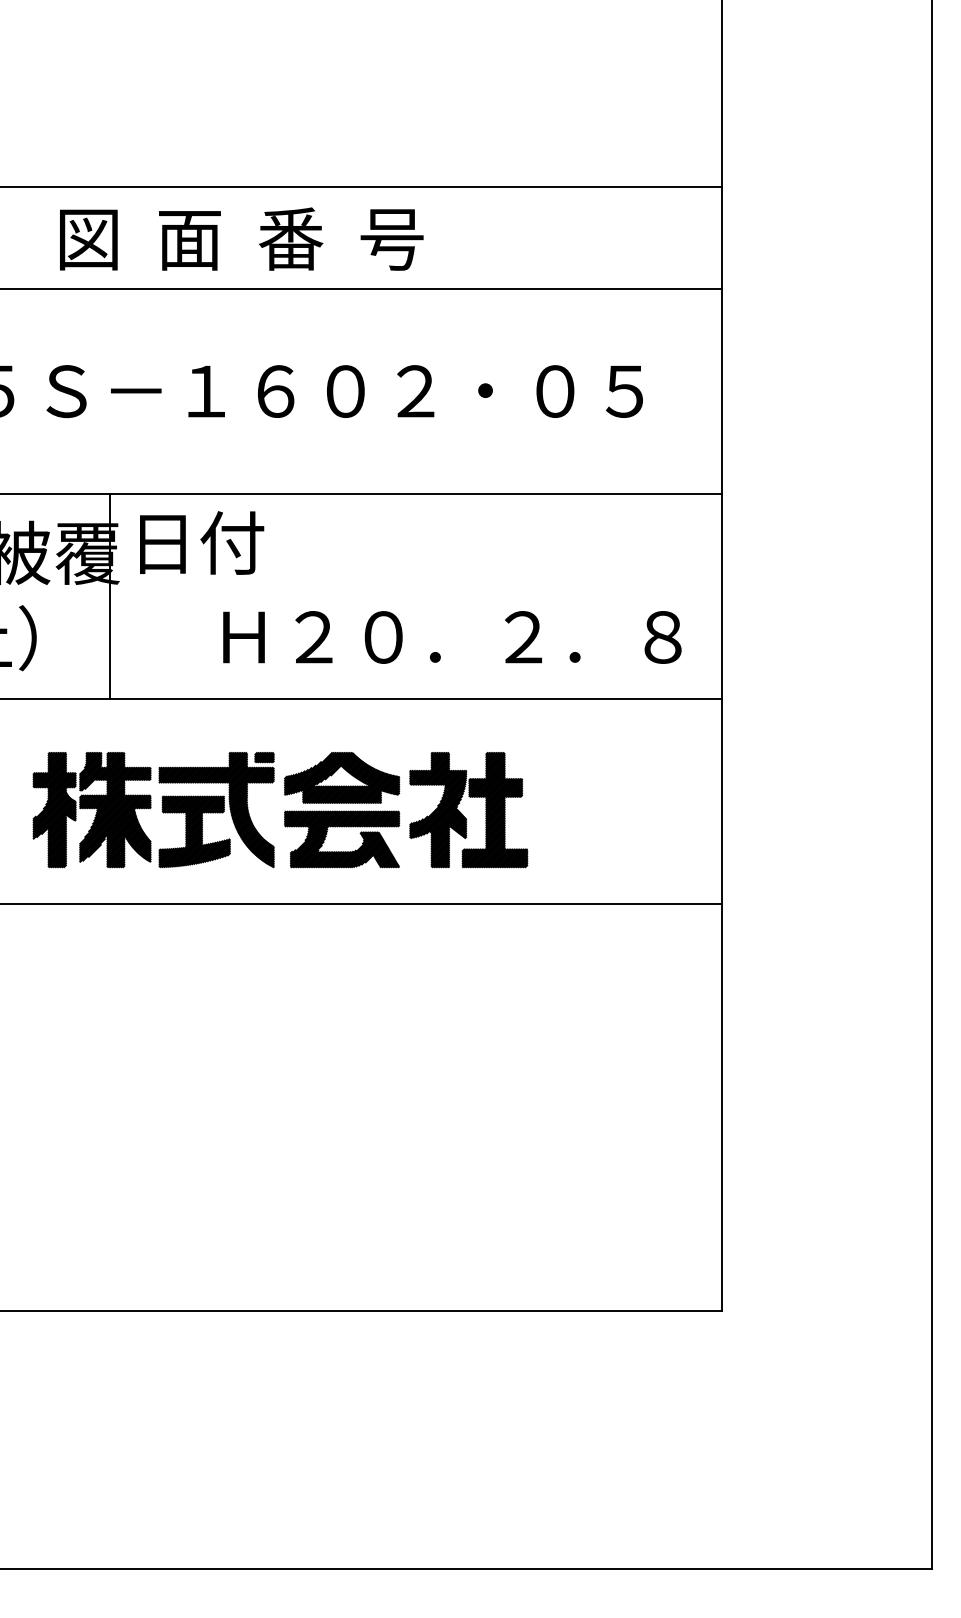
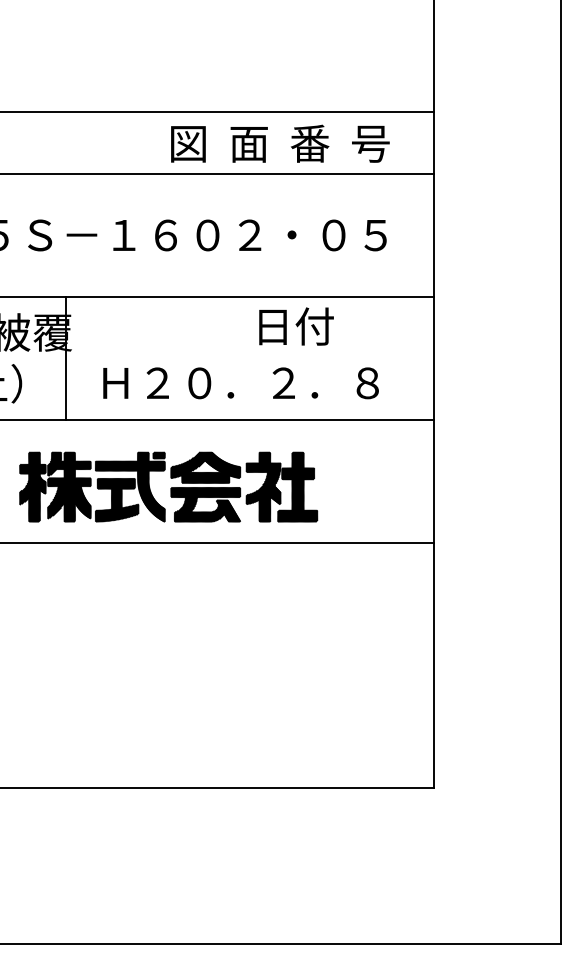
text: (241, 238) -> (280, 143), moved
text: (201, 542) -> (296, 326), moved
text: (451, 637) -> (240, 383), moved

